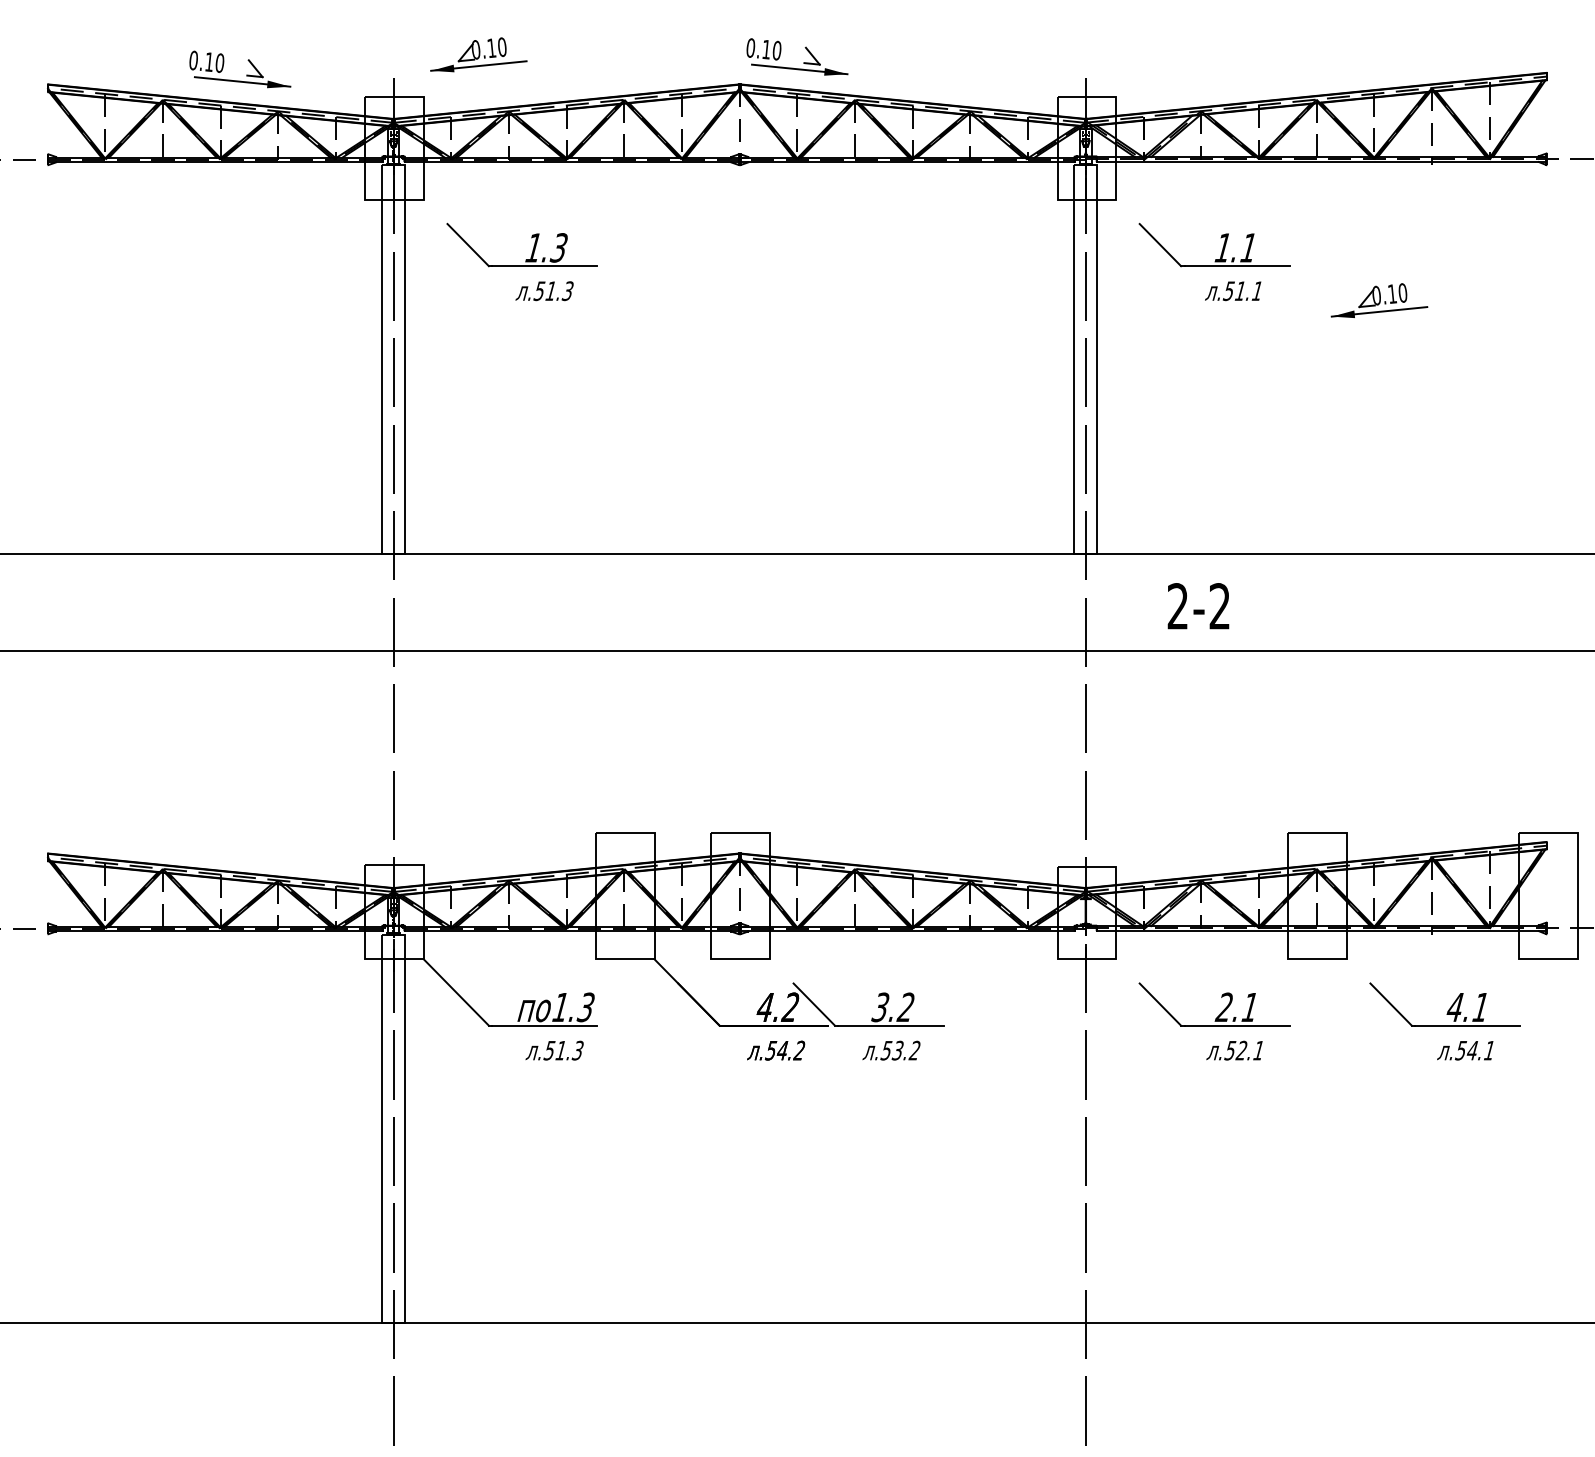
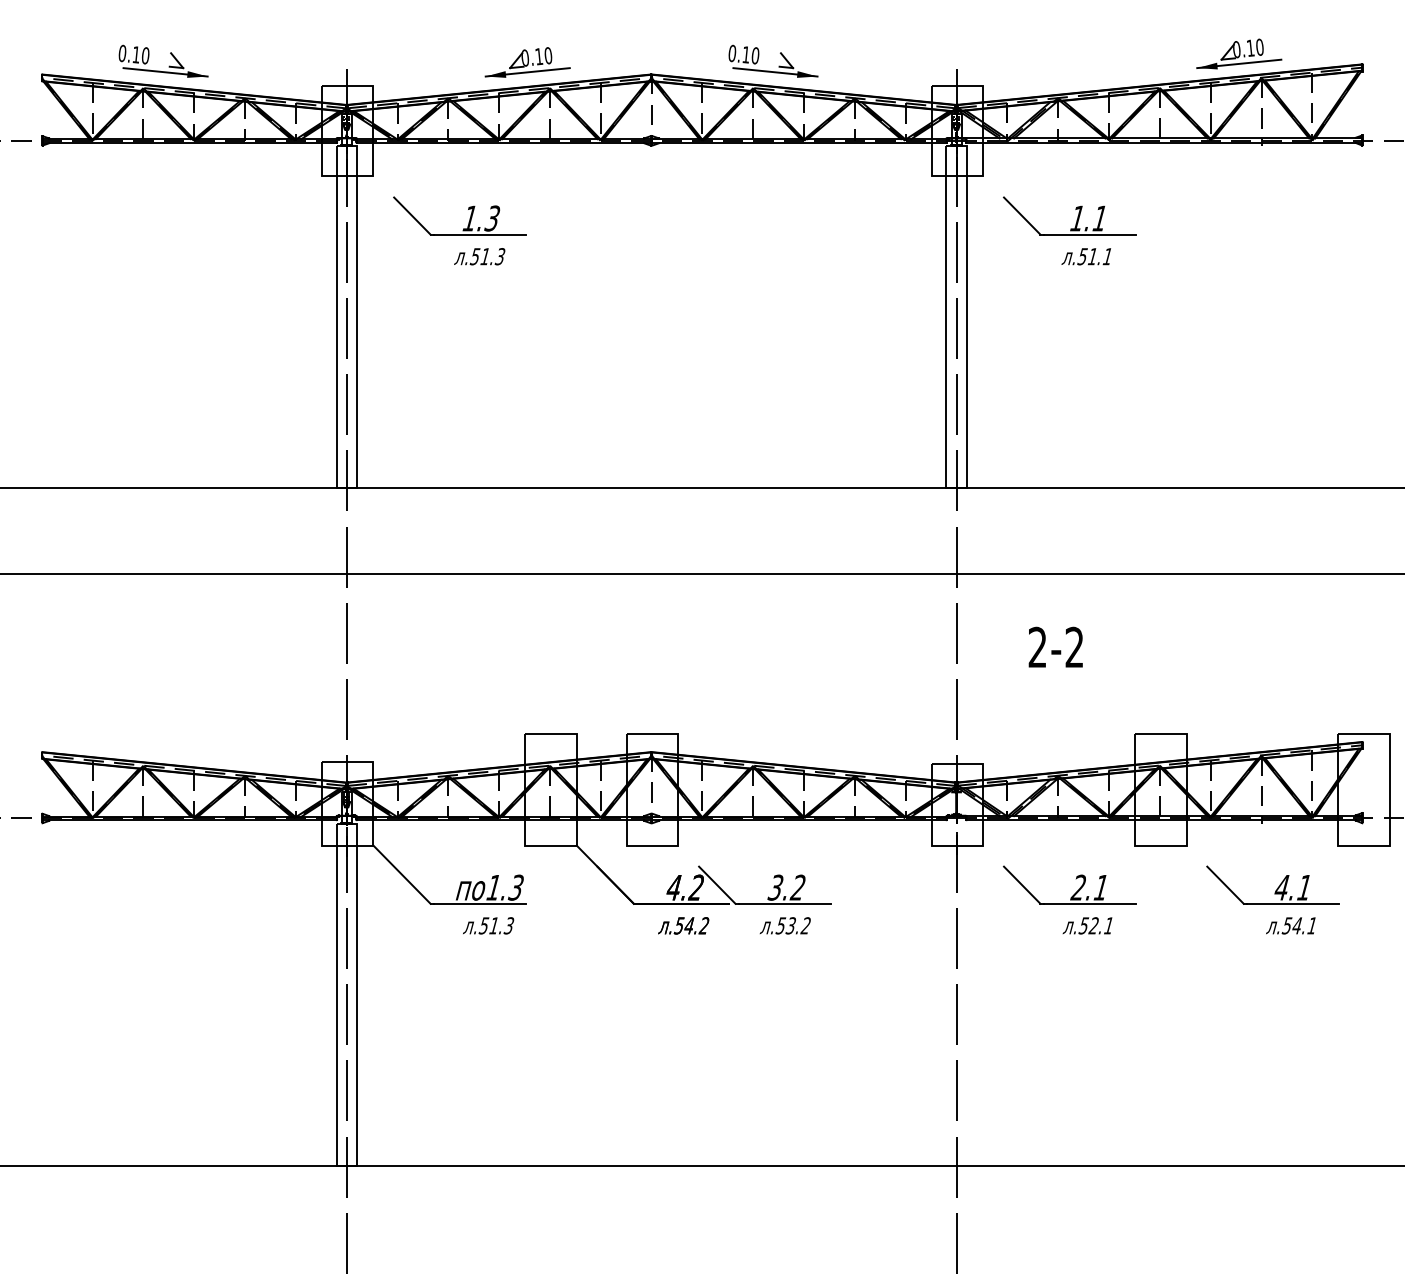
part: (478, 54) -> (527, 62), moved
part: (804, 61) -> (779, 65), moved
part: (247, 74) -> (169, 65), moved
part: (1379, 300) -> (1239, 53), moved
text: (1198, 605) -> (1055, 646), moved

